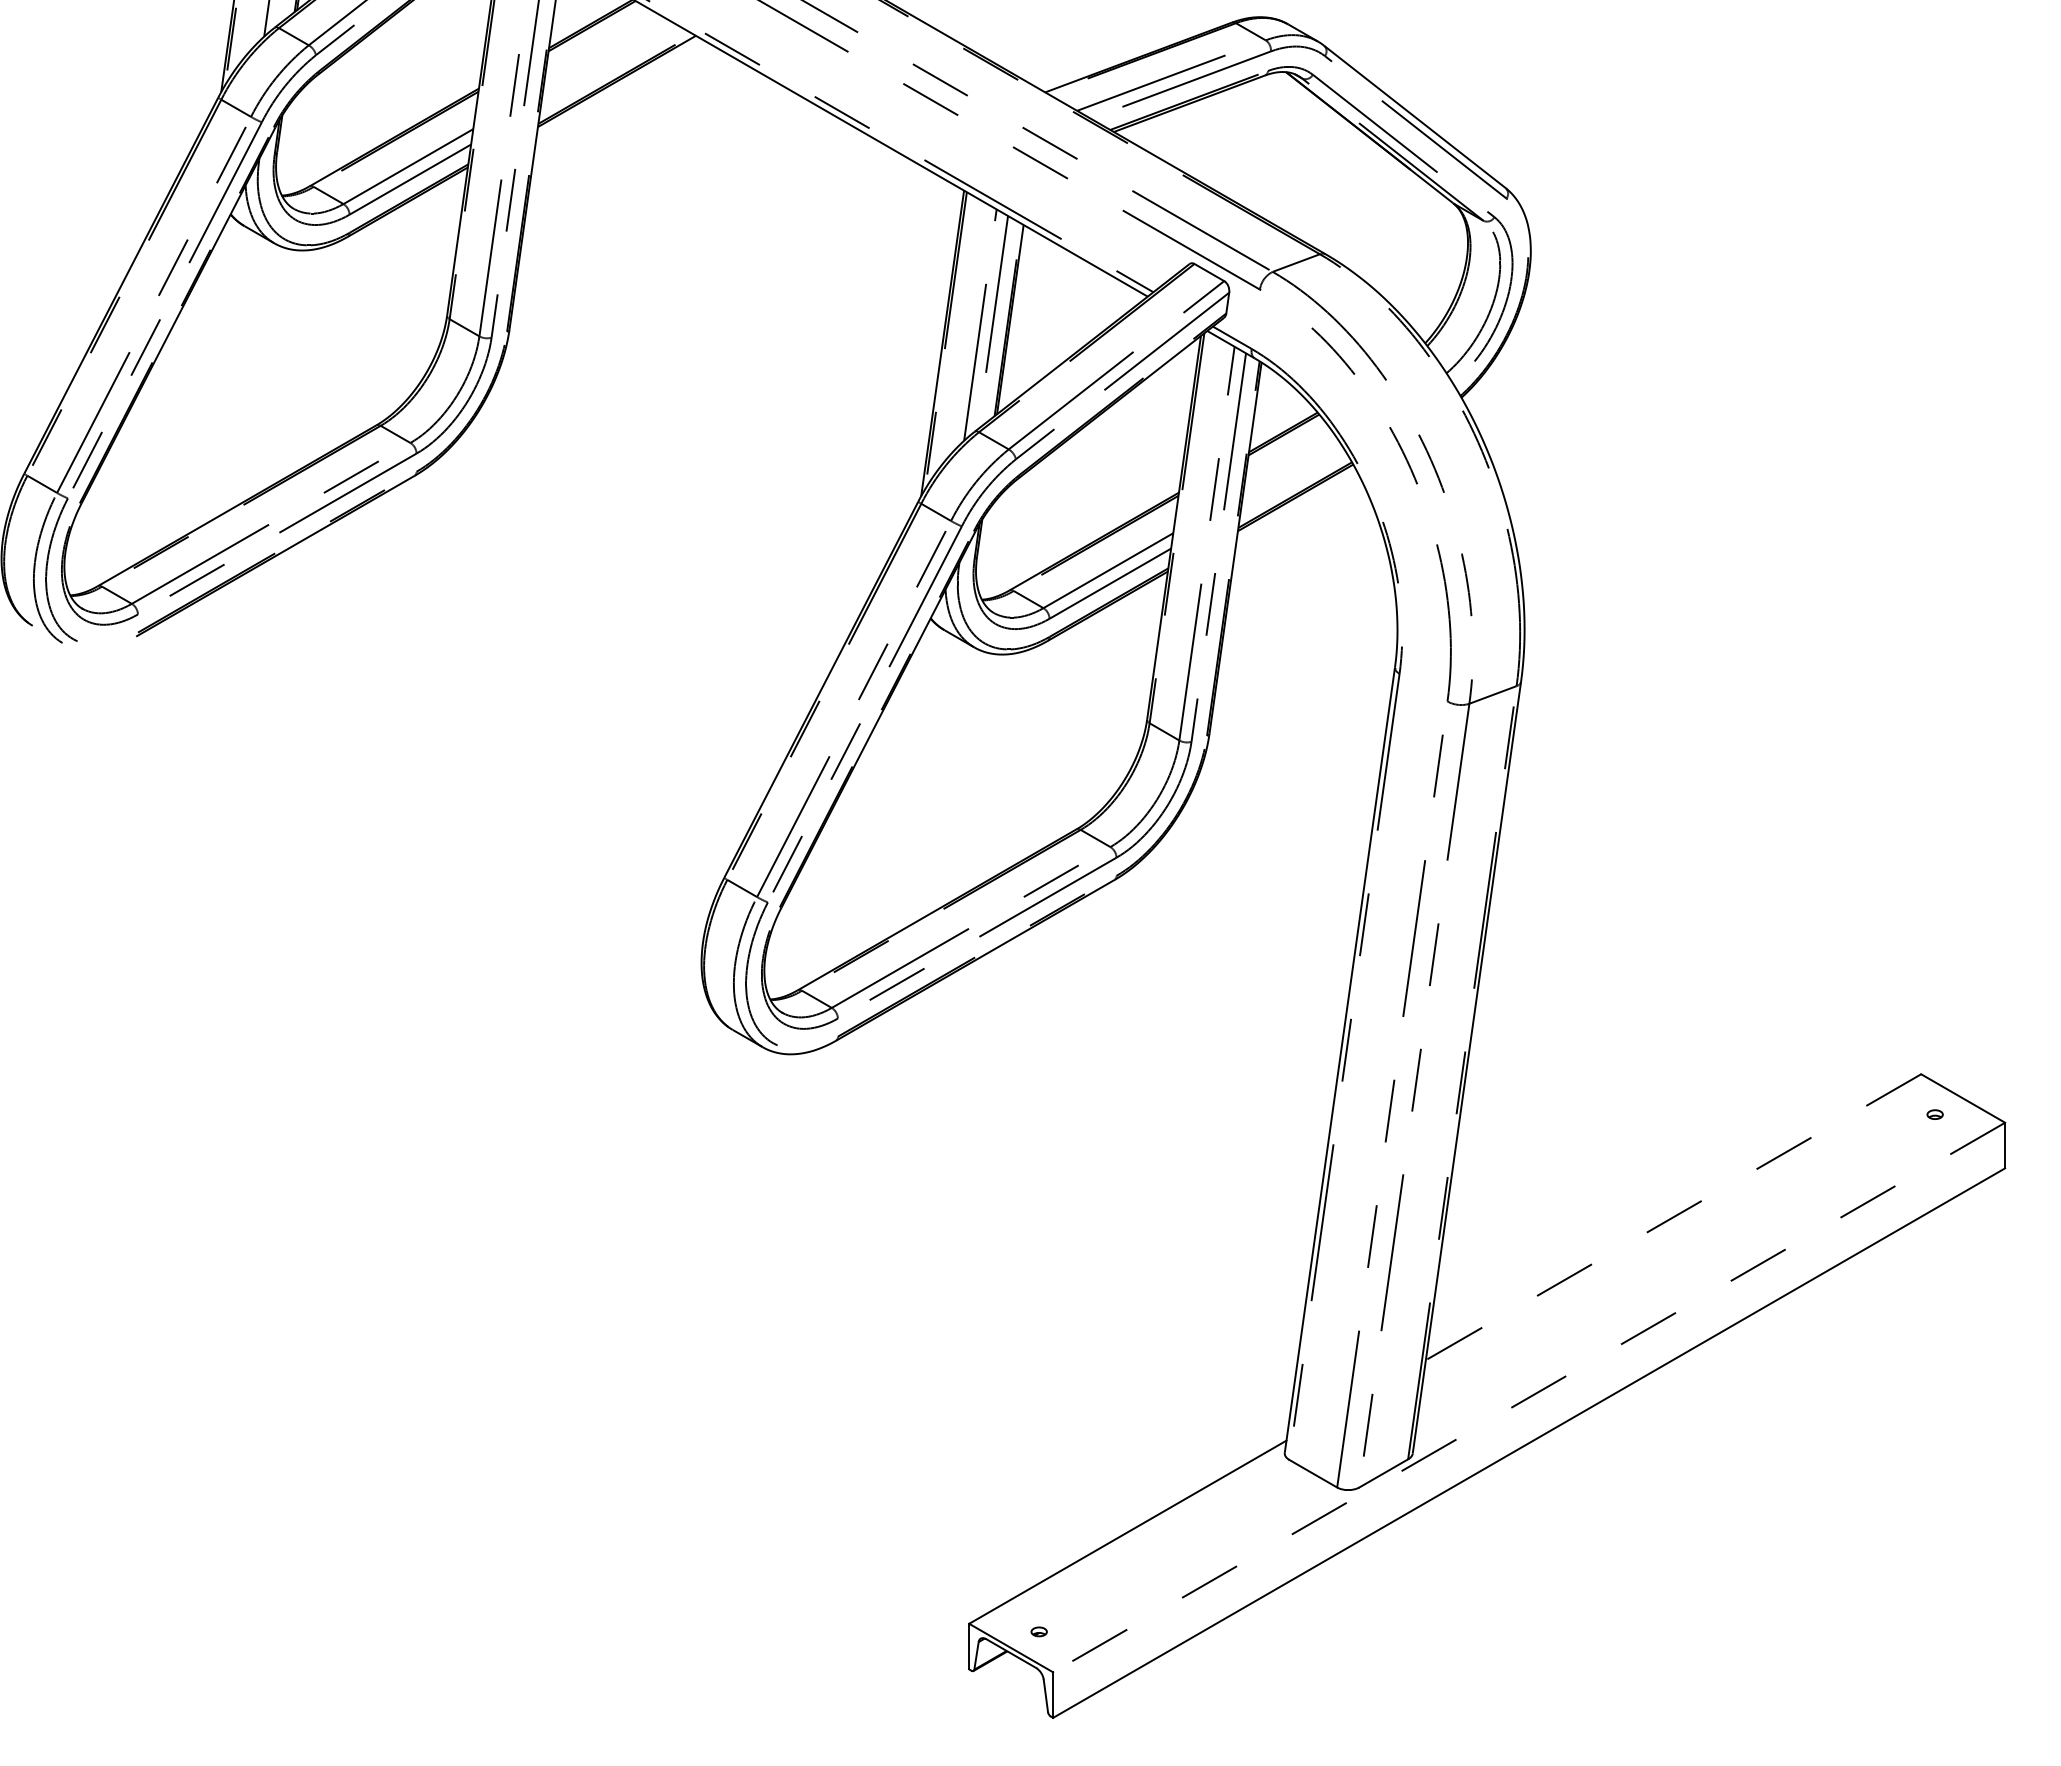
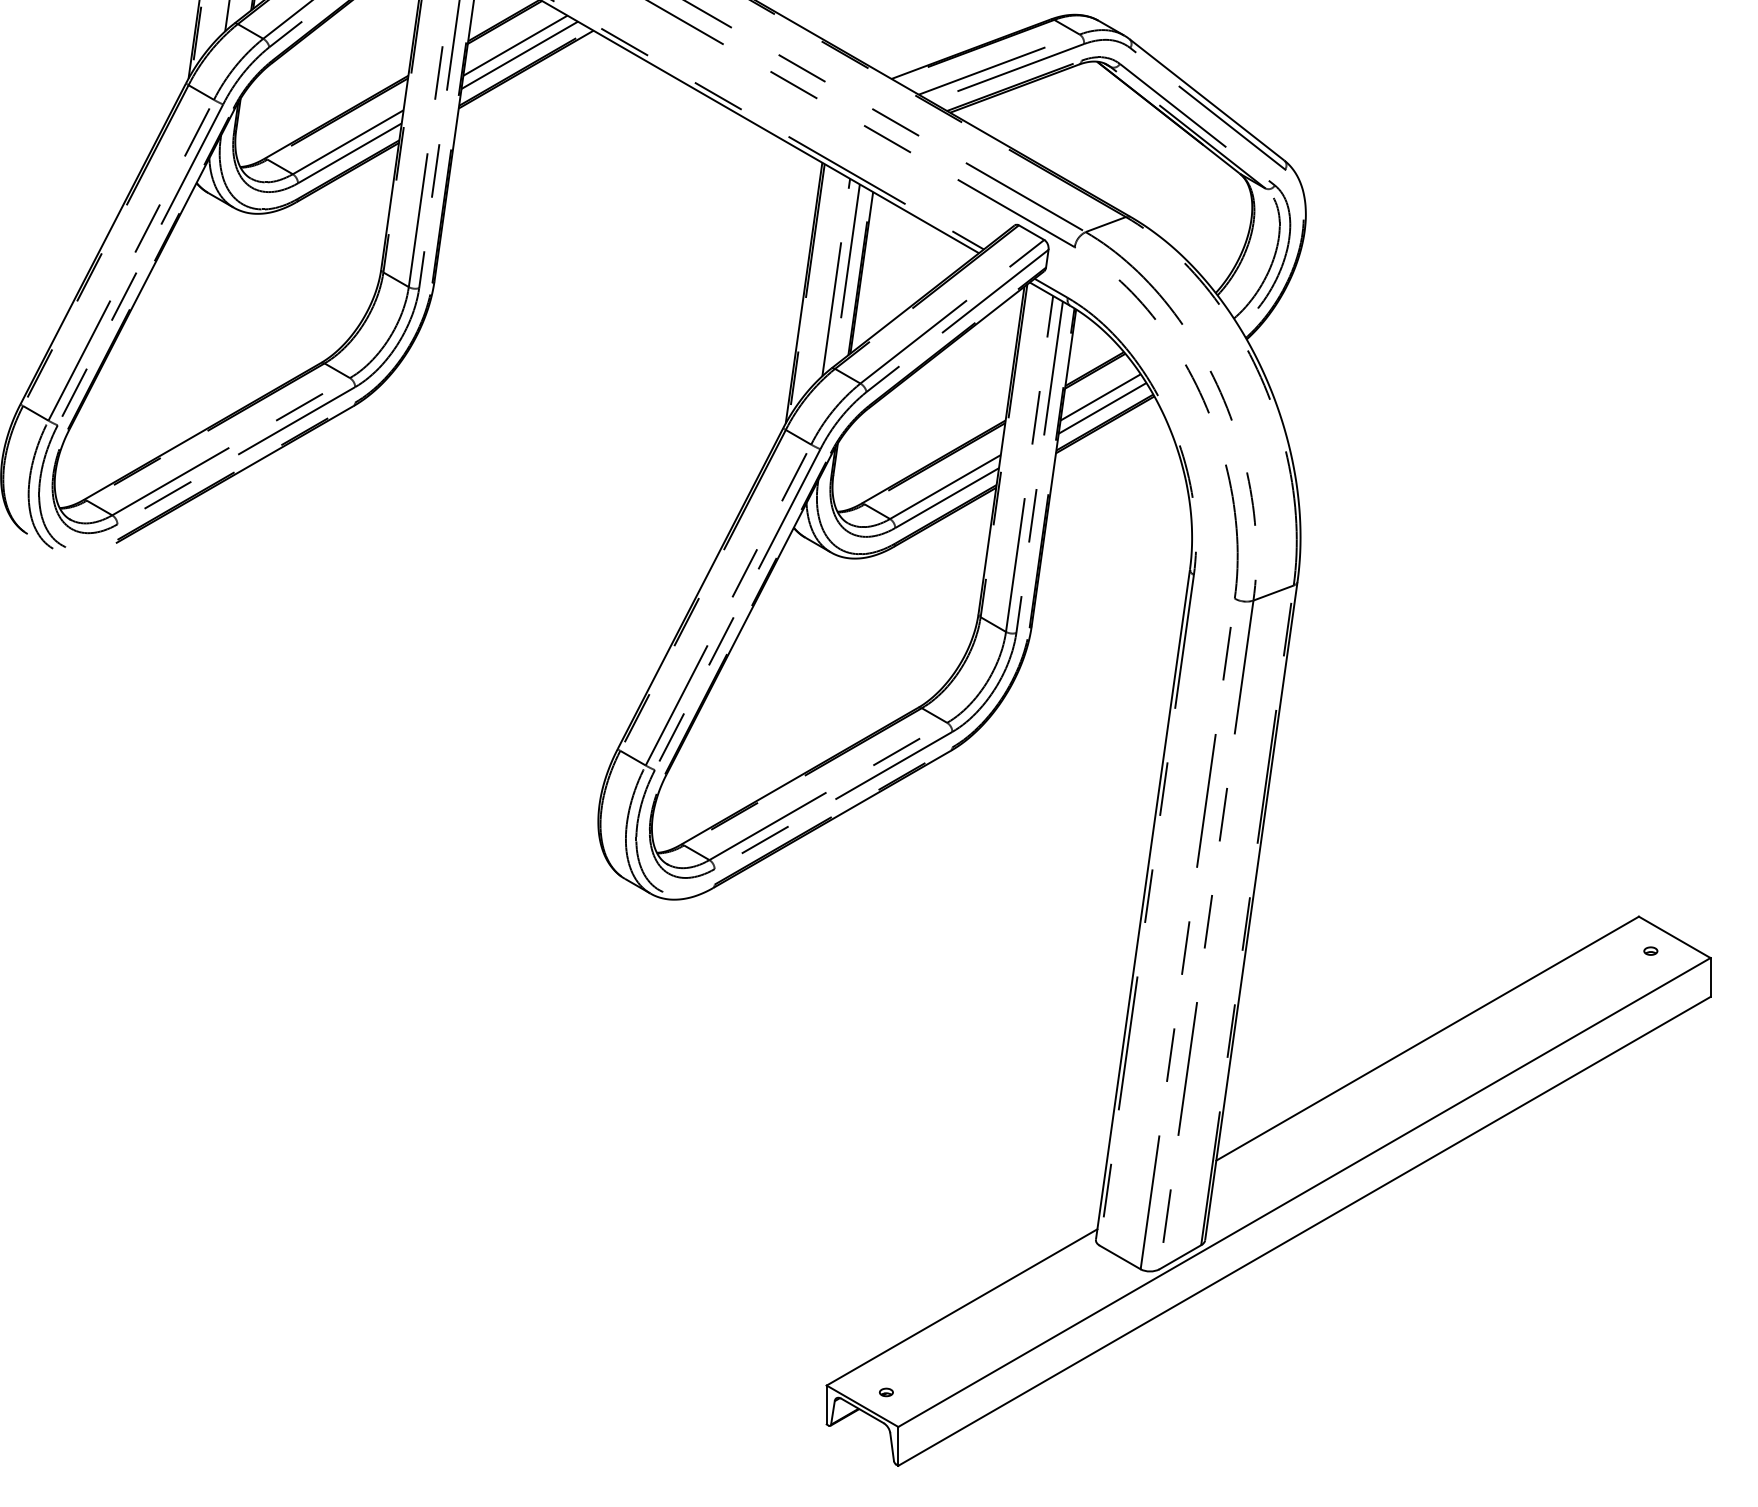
line: (604, 53) -> (515, 45), added
line: (609, 64) -> (519, 55), added
line: (1290, 465) -> (1100, 397), added
line: (1292, 478) -> (1102, 408), added
line: (1673, 1217) -> (1427, 1038), dashed -> solid
line: (1529, 1397) -> (1304, 1192), dashed -> solid

